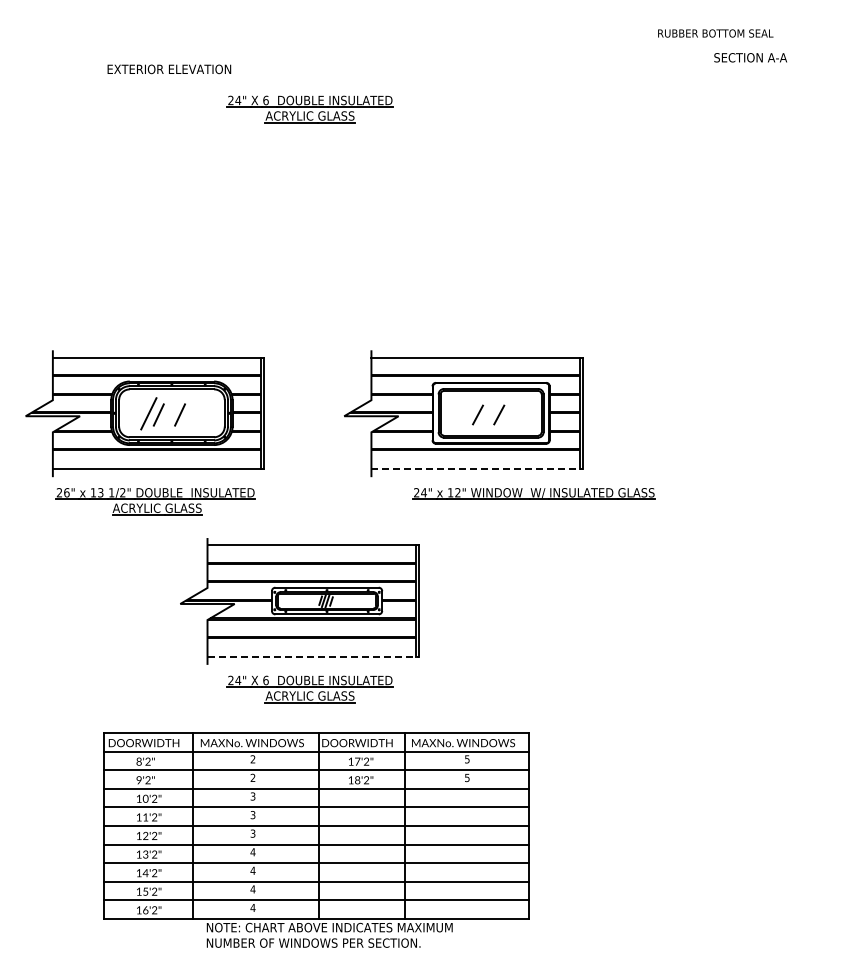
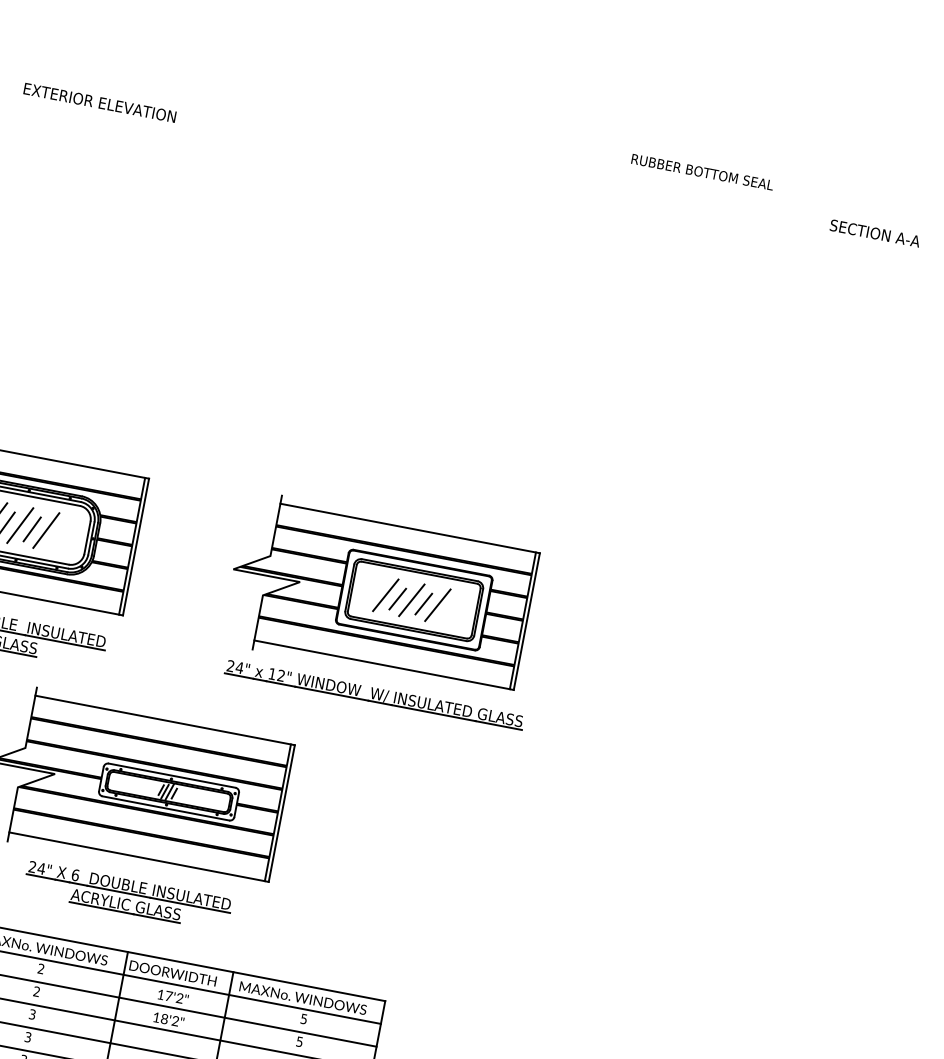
text: (715, 33) -> (702, 172), moved
text: (750, 57) -> (875, 233), moved
part: (309, 109) -> (262, 184), removed
line: (169, 413) -> (19, 525), added
line: (190, 413) -> (45, 530), added
line: (467, 413) -> (385, 594), added
line: (488, 413) -> (410, 599), added
line: (510, 413) -> (437, 604), added
line: (477, 469) -> (384, 665), dashed -> solid
part: (533, 493) -> (373, 694), moved
line: (313, 656) -> (139, 856), dashed -> solid

